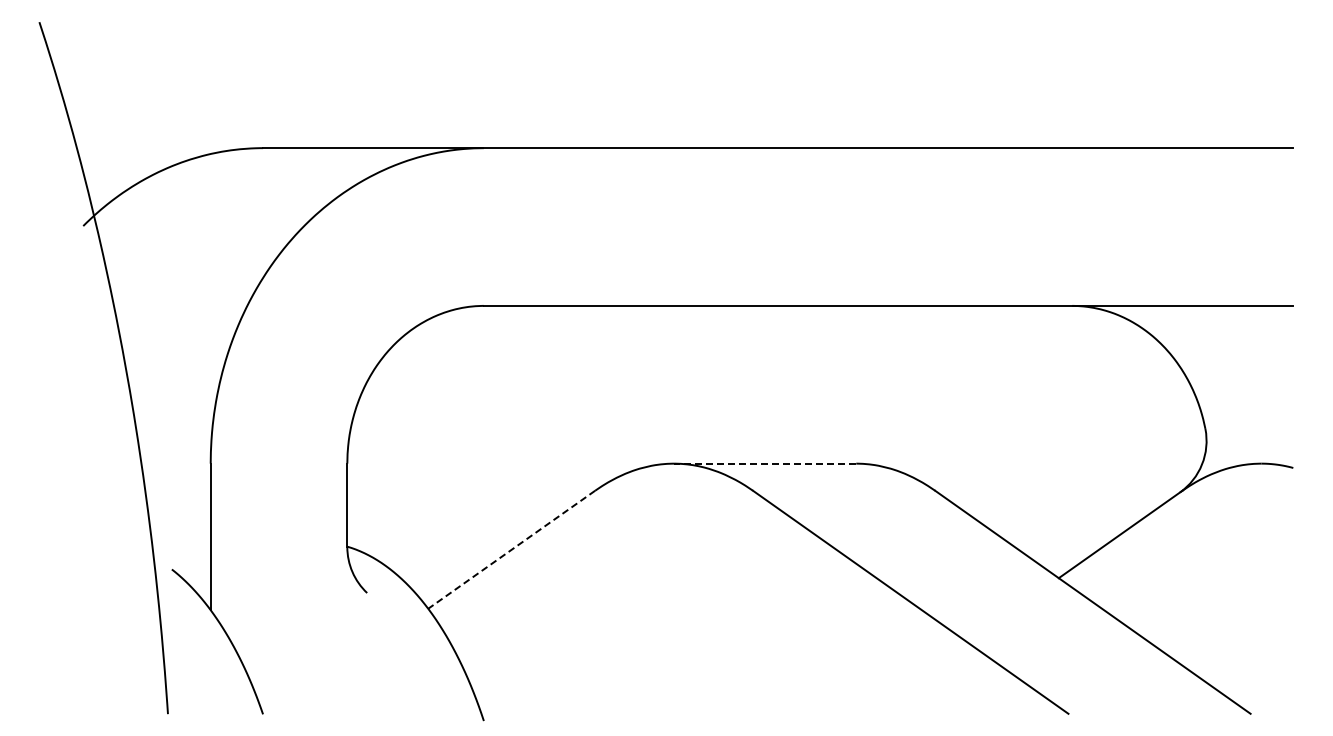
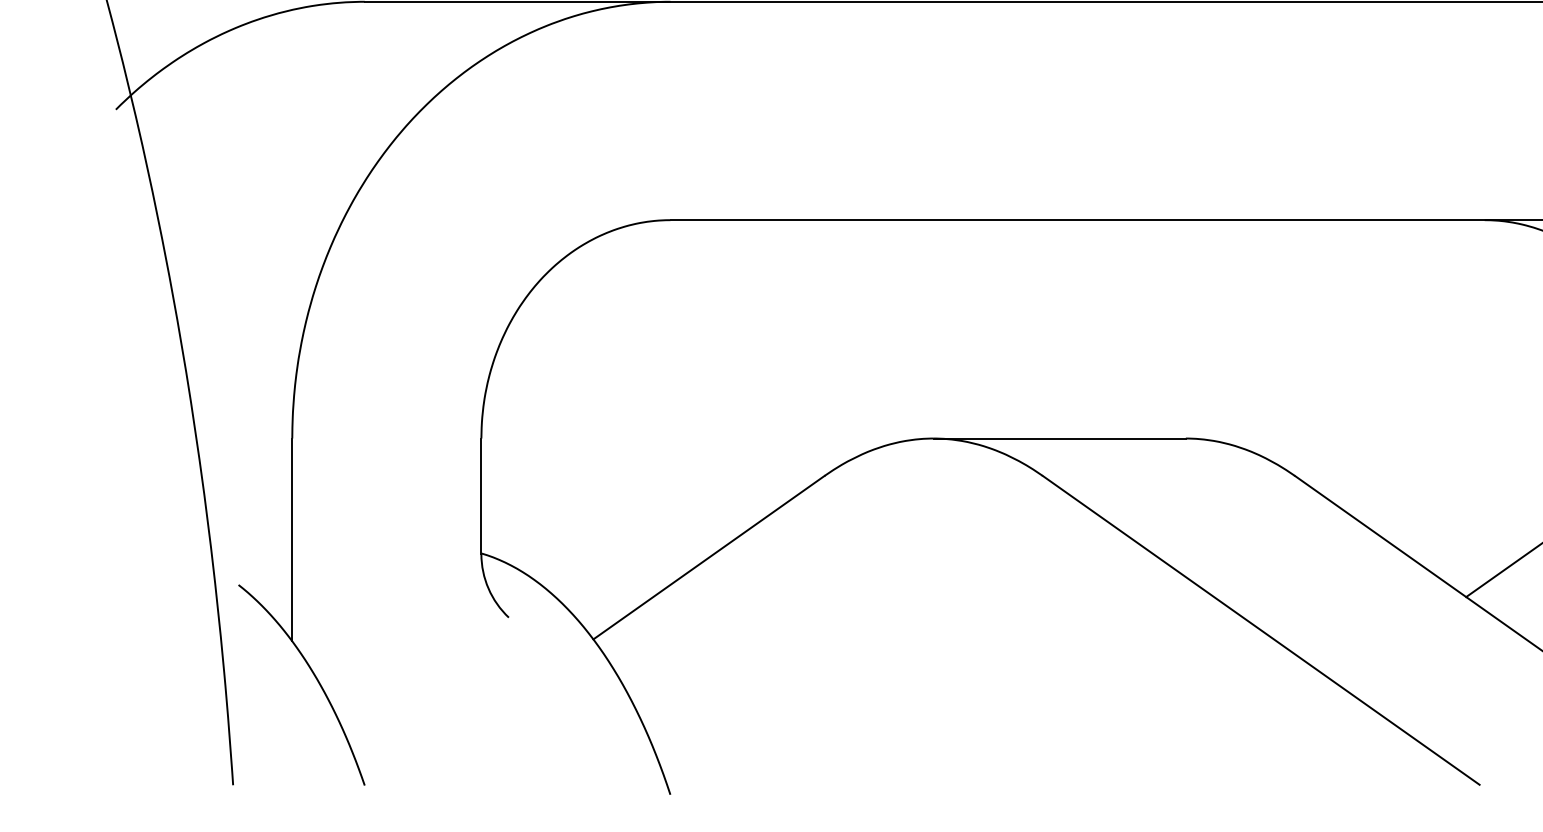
line: (764, 463) -> (1058, 438), dashed -> solid
line: (511, 550) -> (708, 558), dashed -> solid

